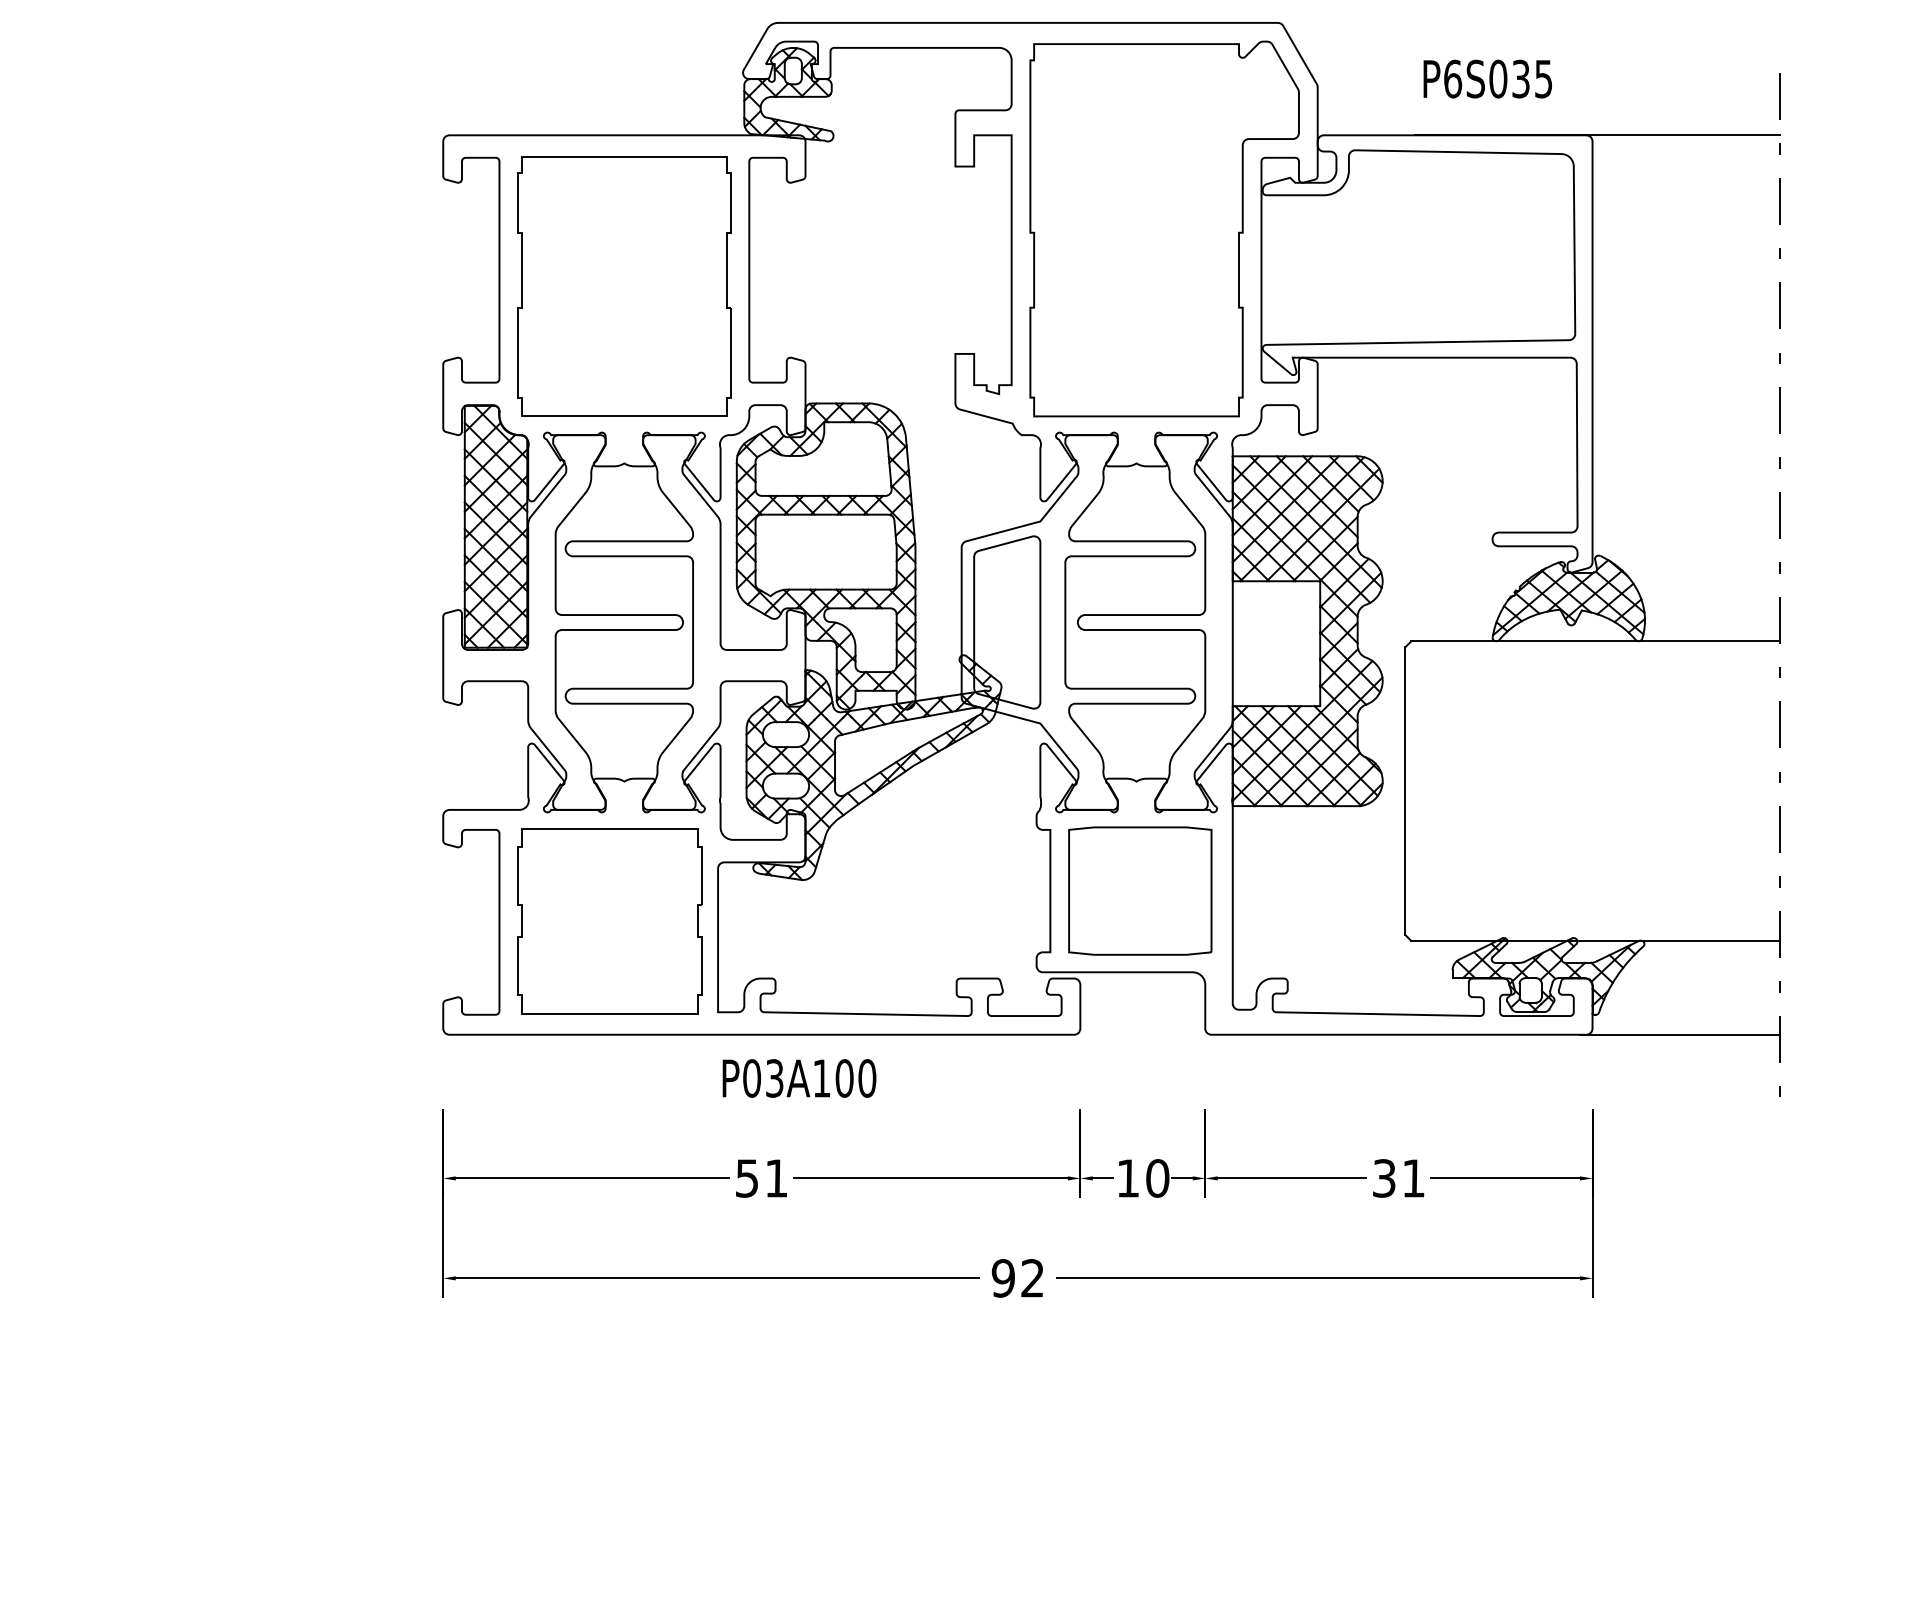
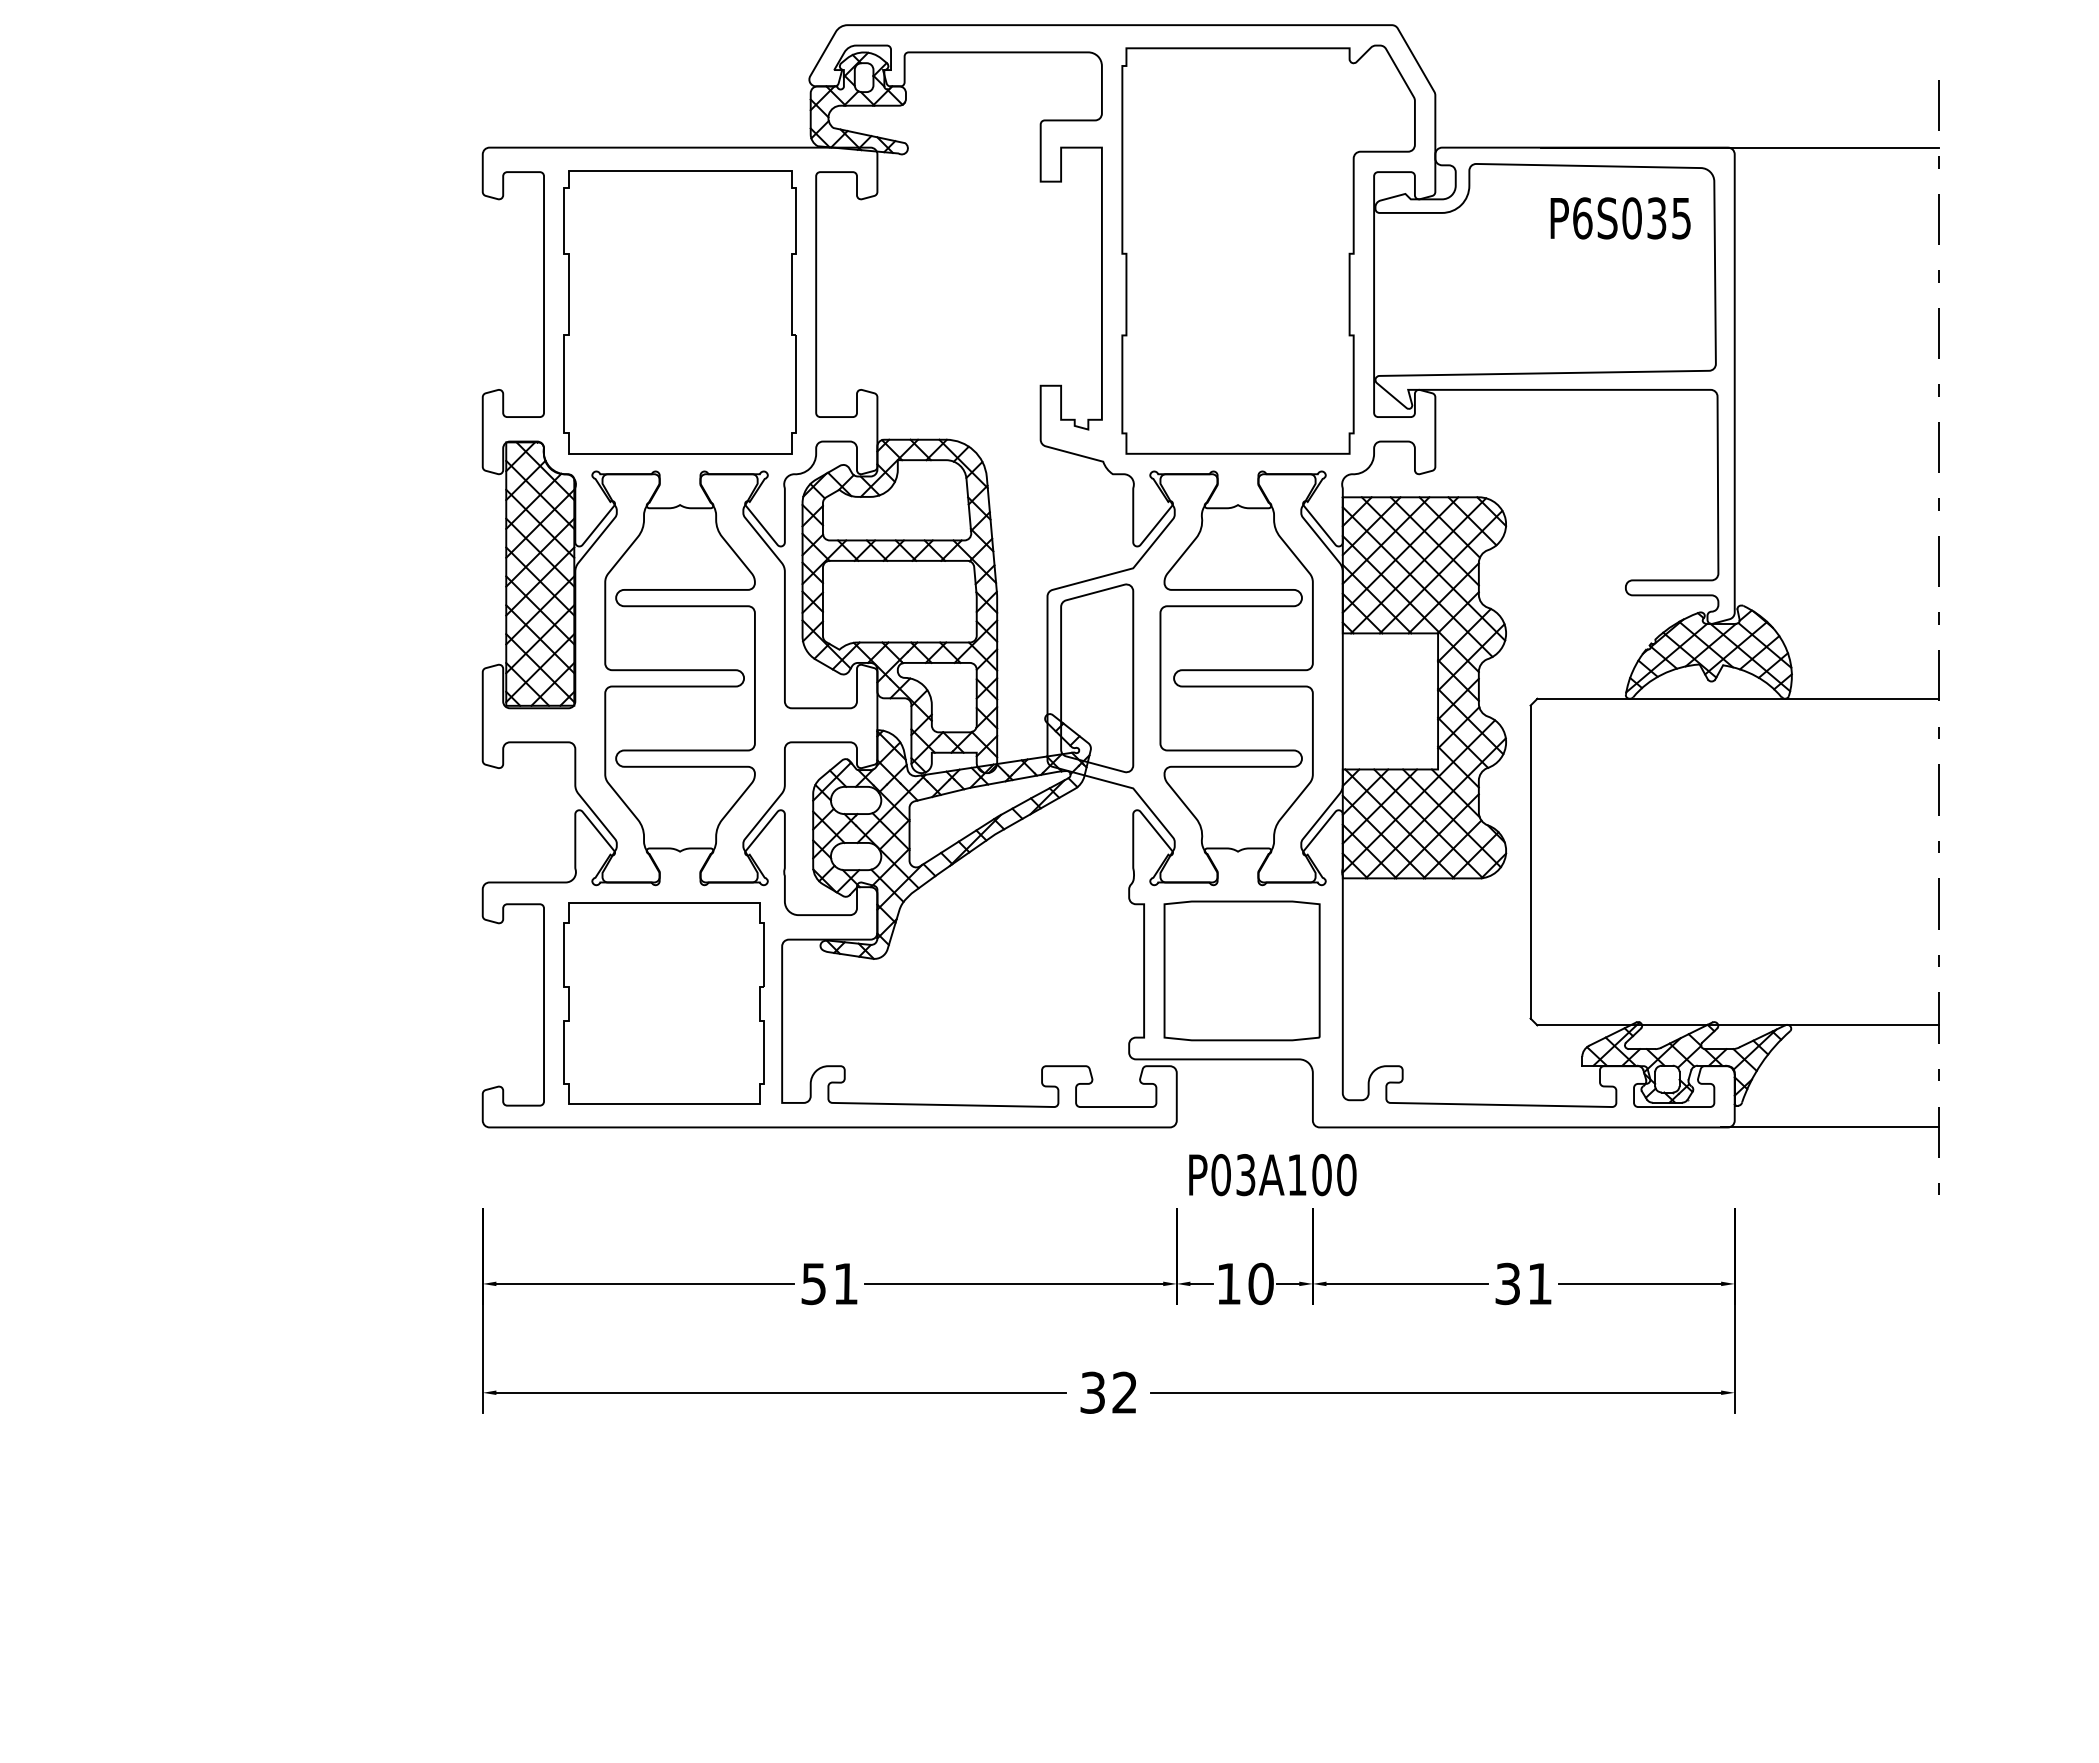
text: (1487, 79) -> (1620, 218), moved
text: (799, 1078) -> (1272, 1175), moved
text: (1002, 1278) -> (1092, 1392), 92 -> 32

